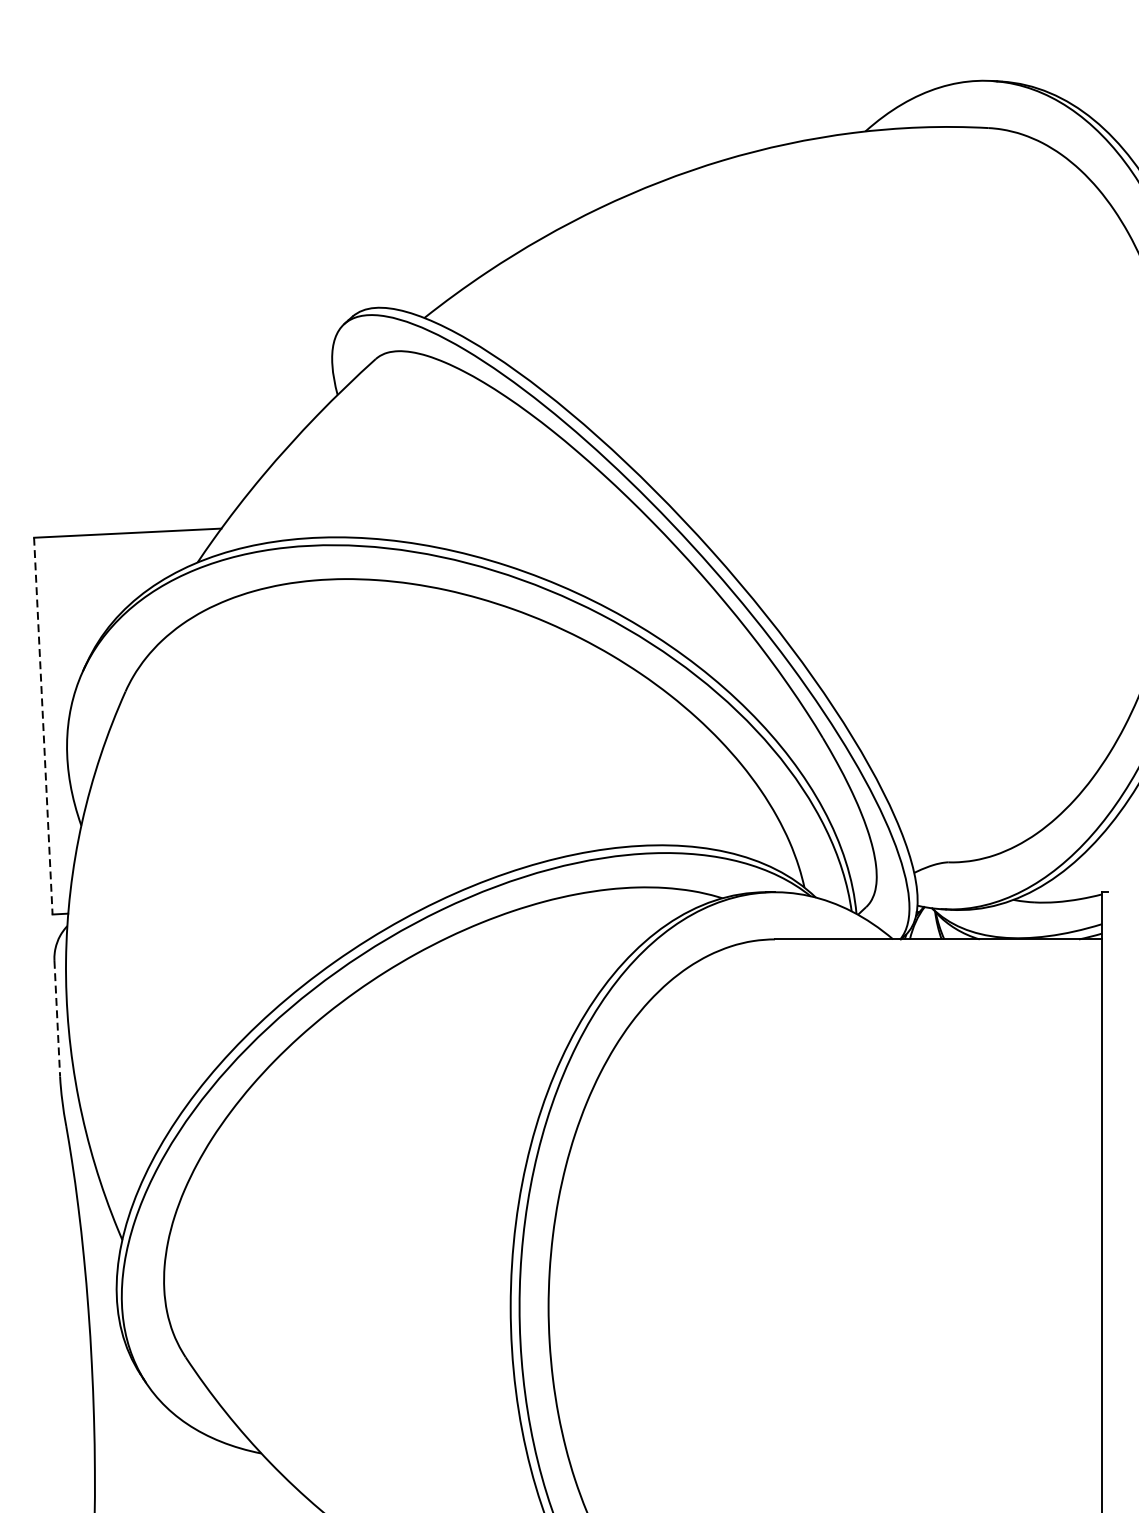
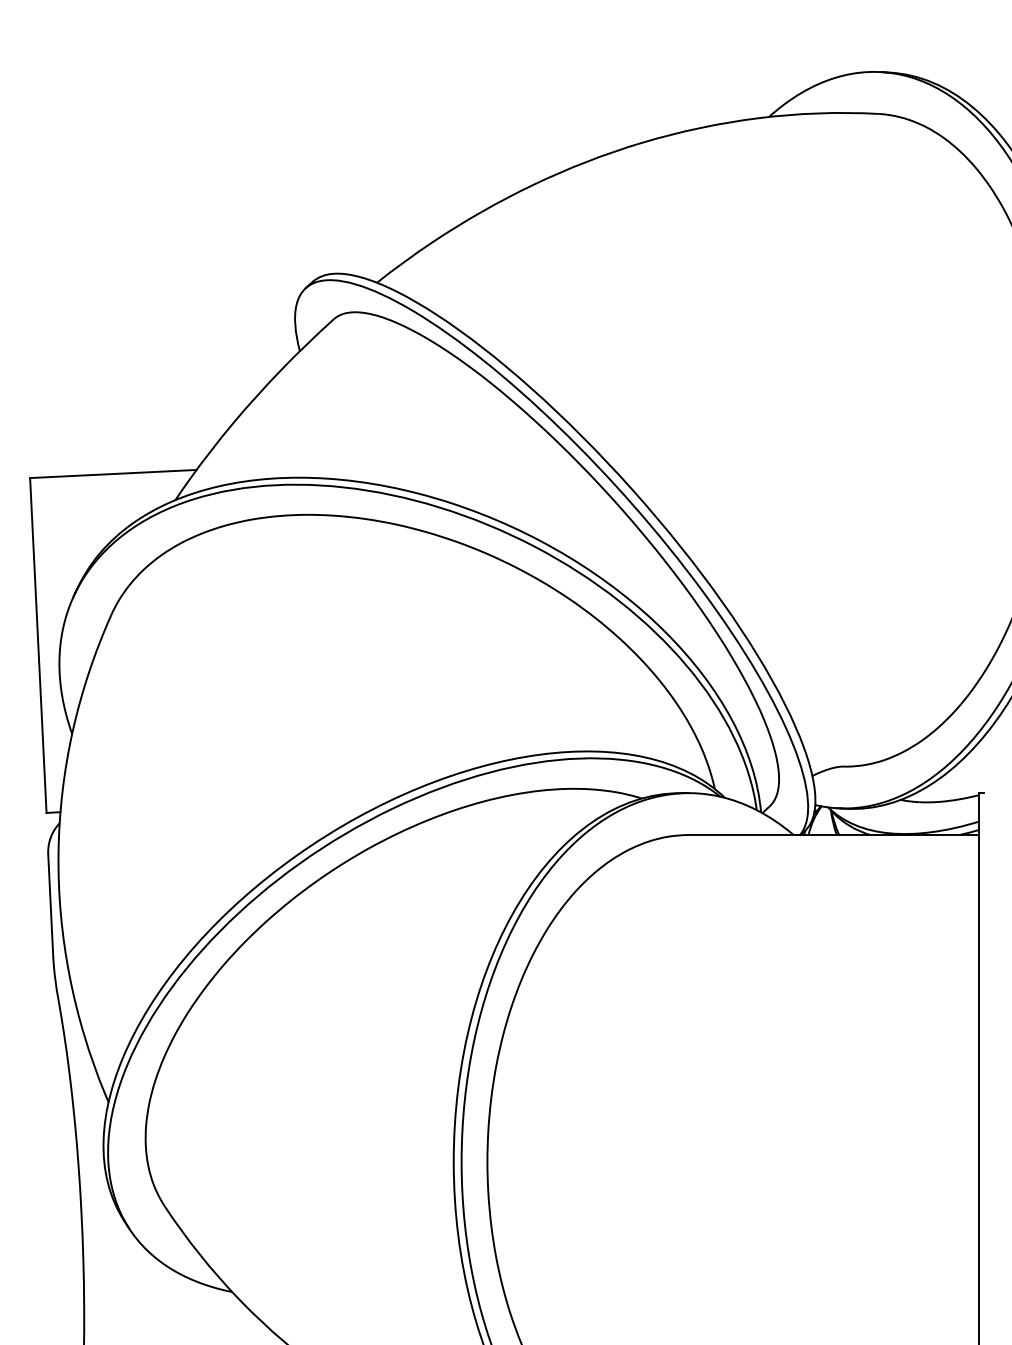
line: (43, 726) -> (38, 645), dashed -> solid
line: (57, 1019) -> (50, 906), dashed -> solid

